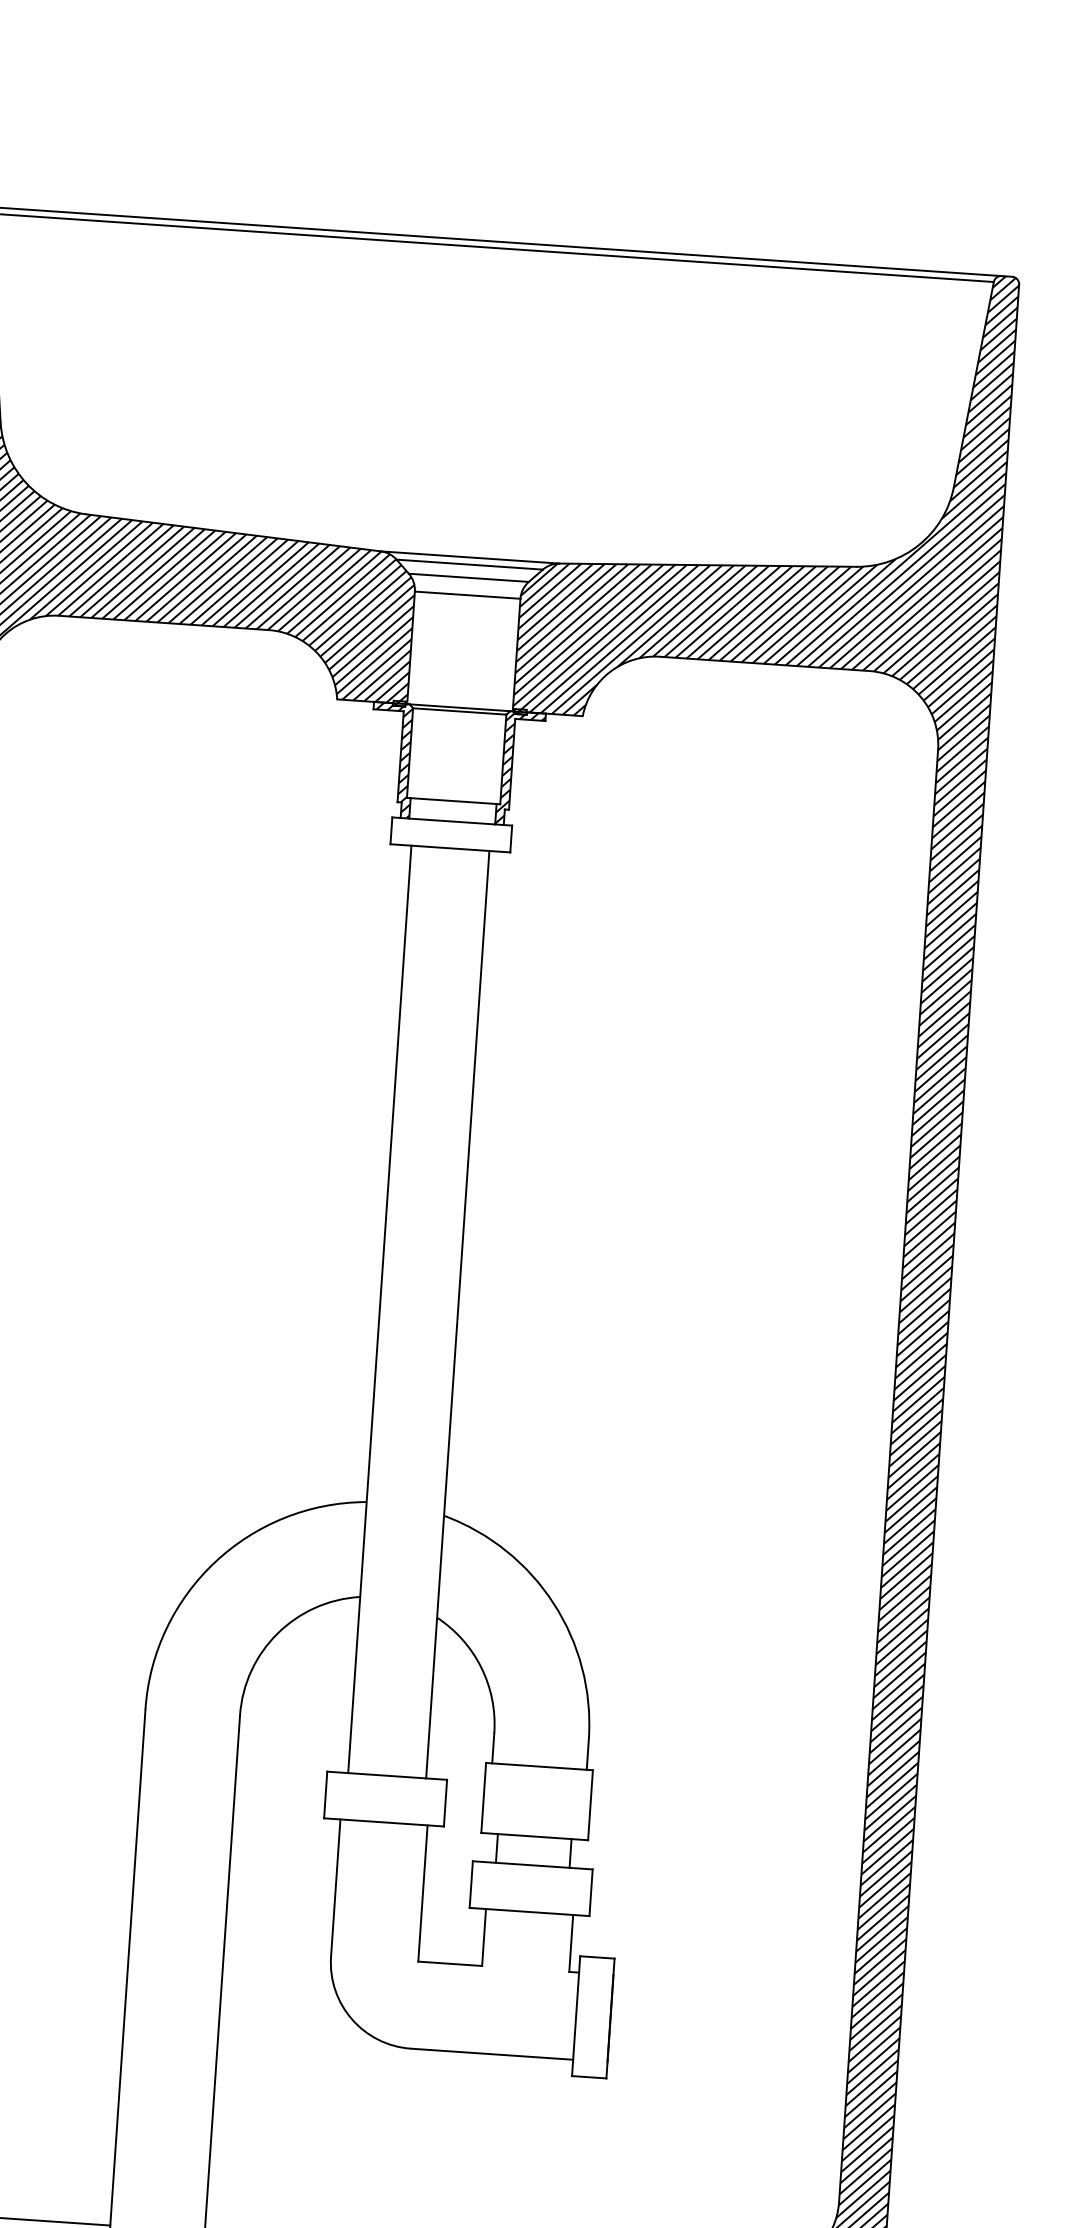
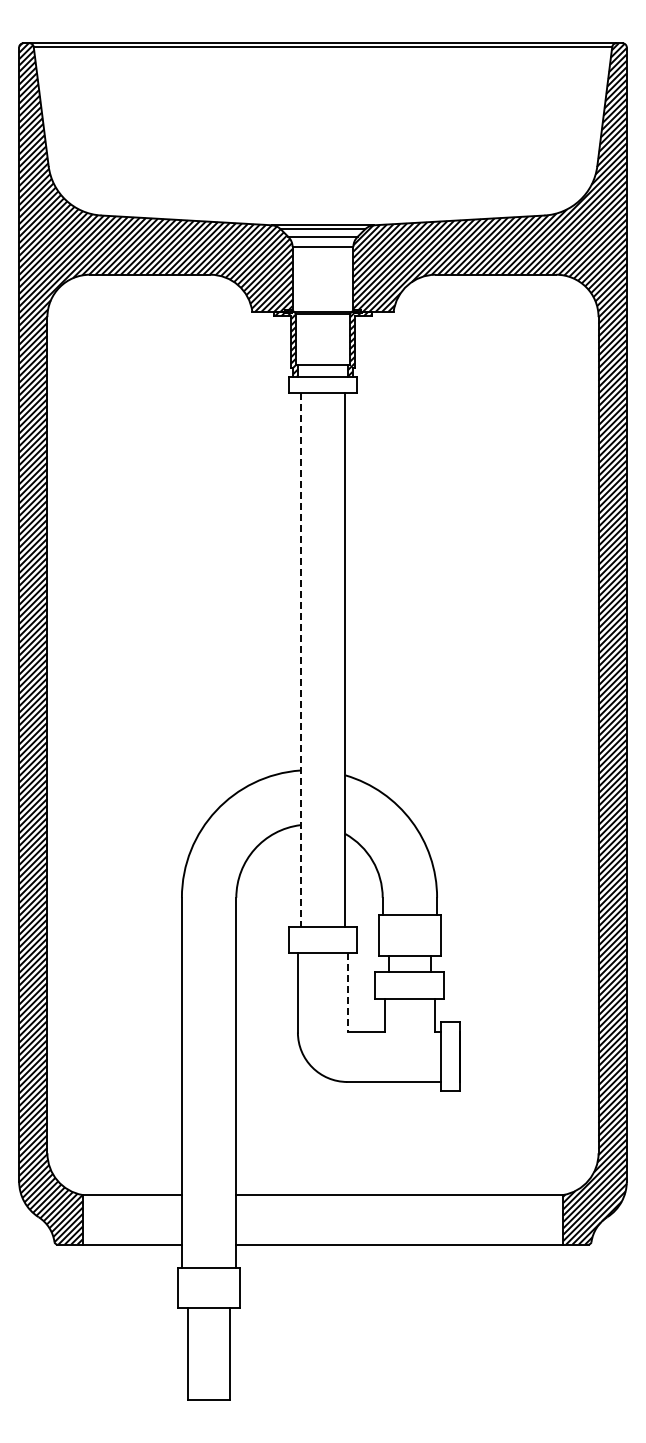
line: (379, 1309) -> (300, 659), solid -> dashed
line: (423, 1895) -> (348, 993), solid -> dashed

